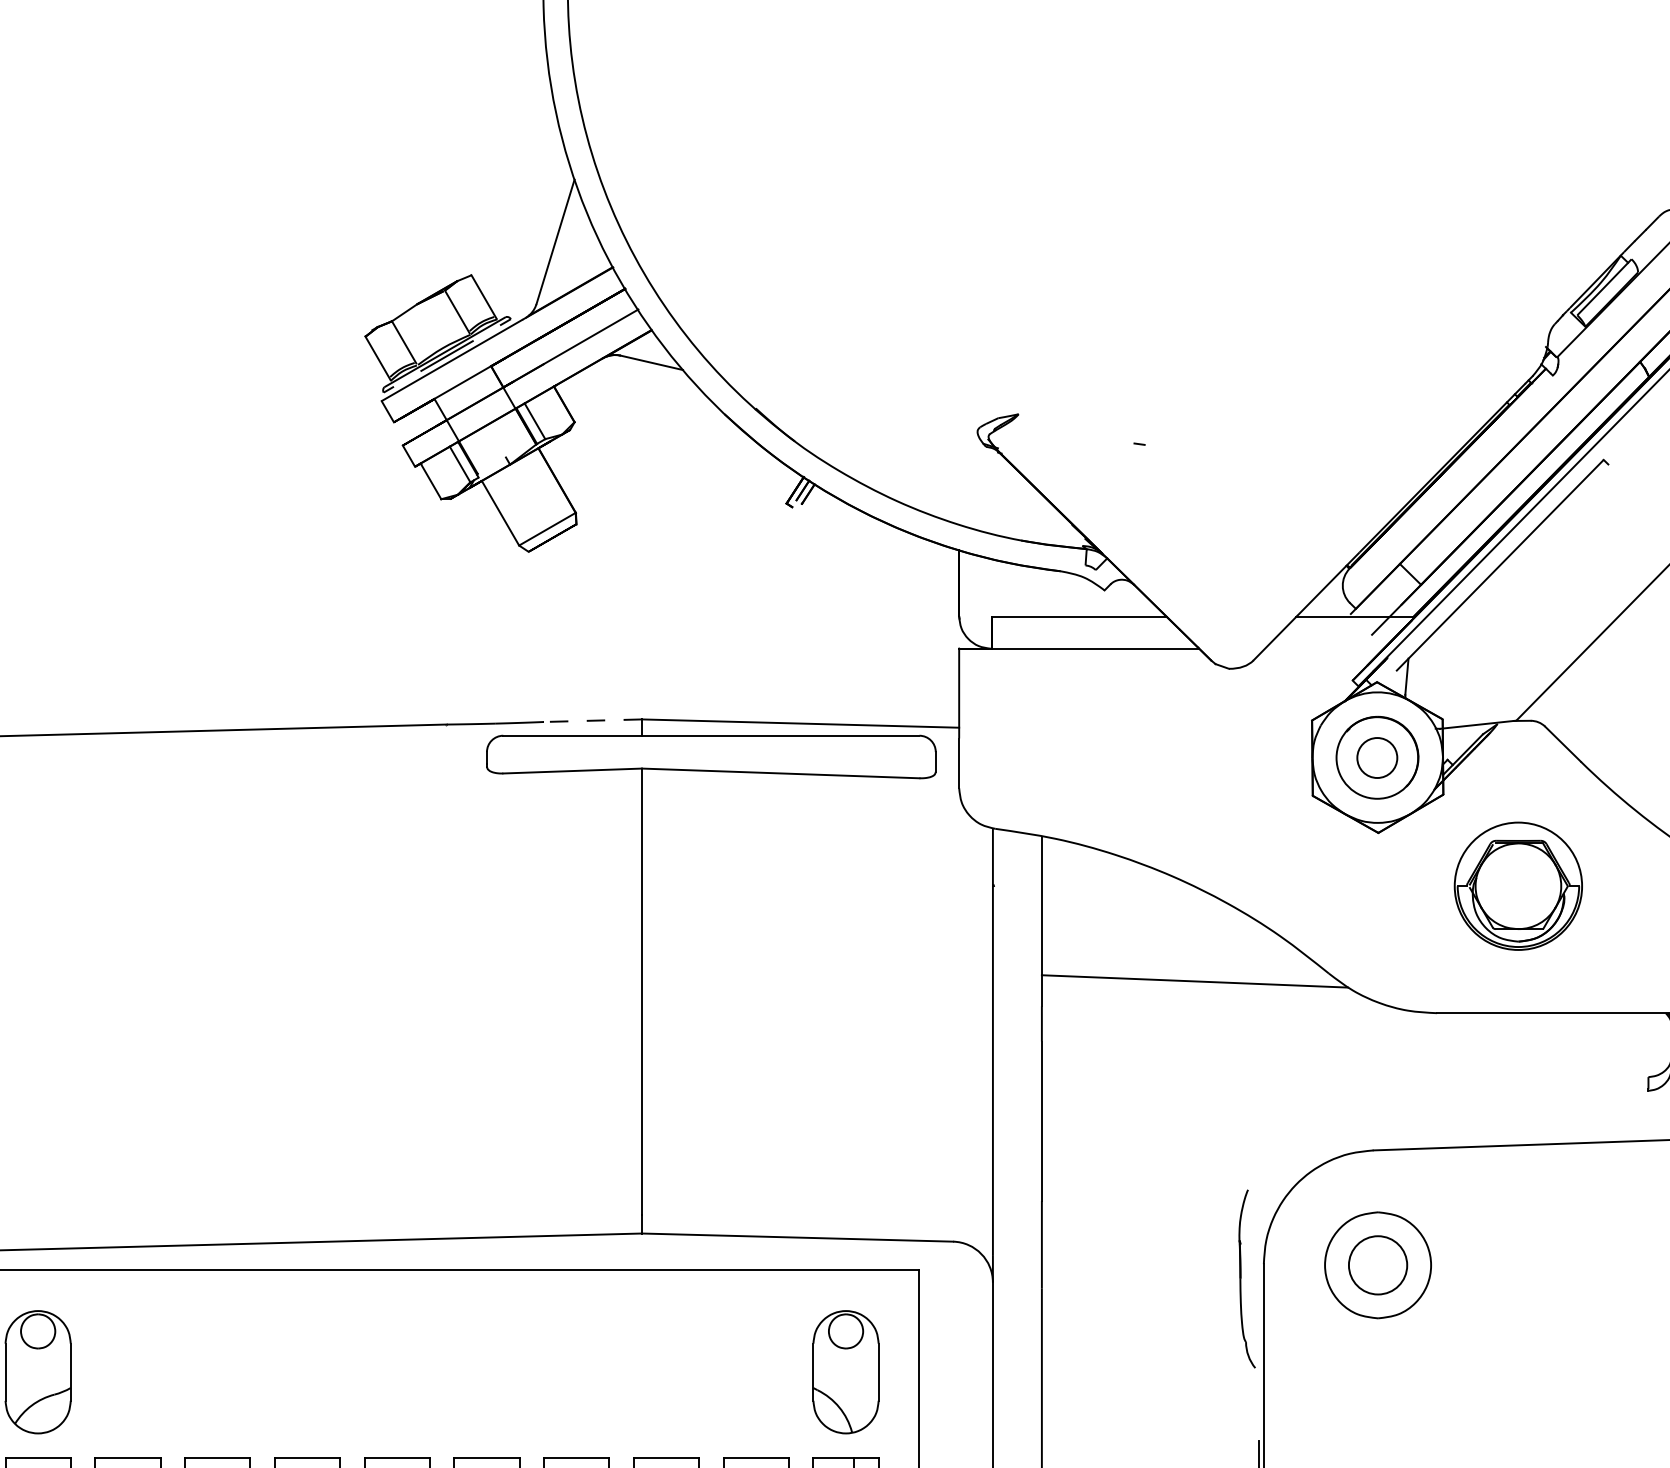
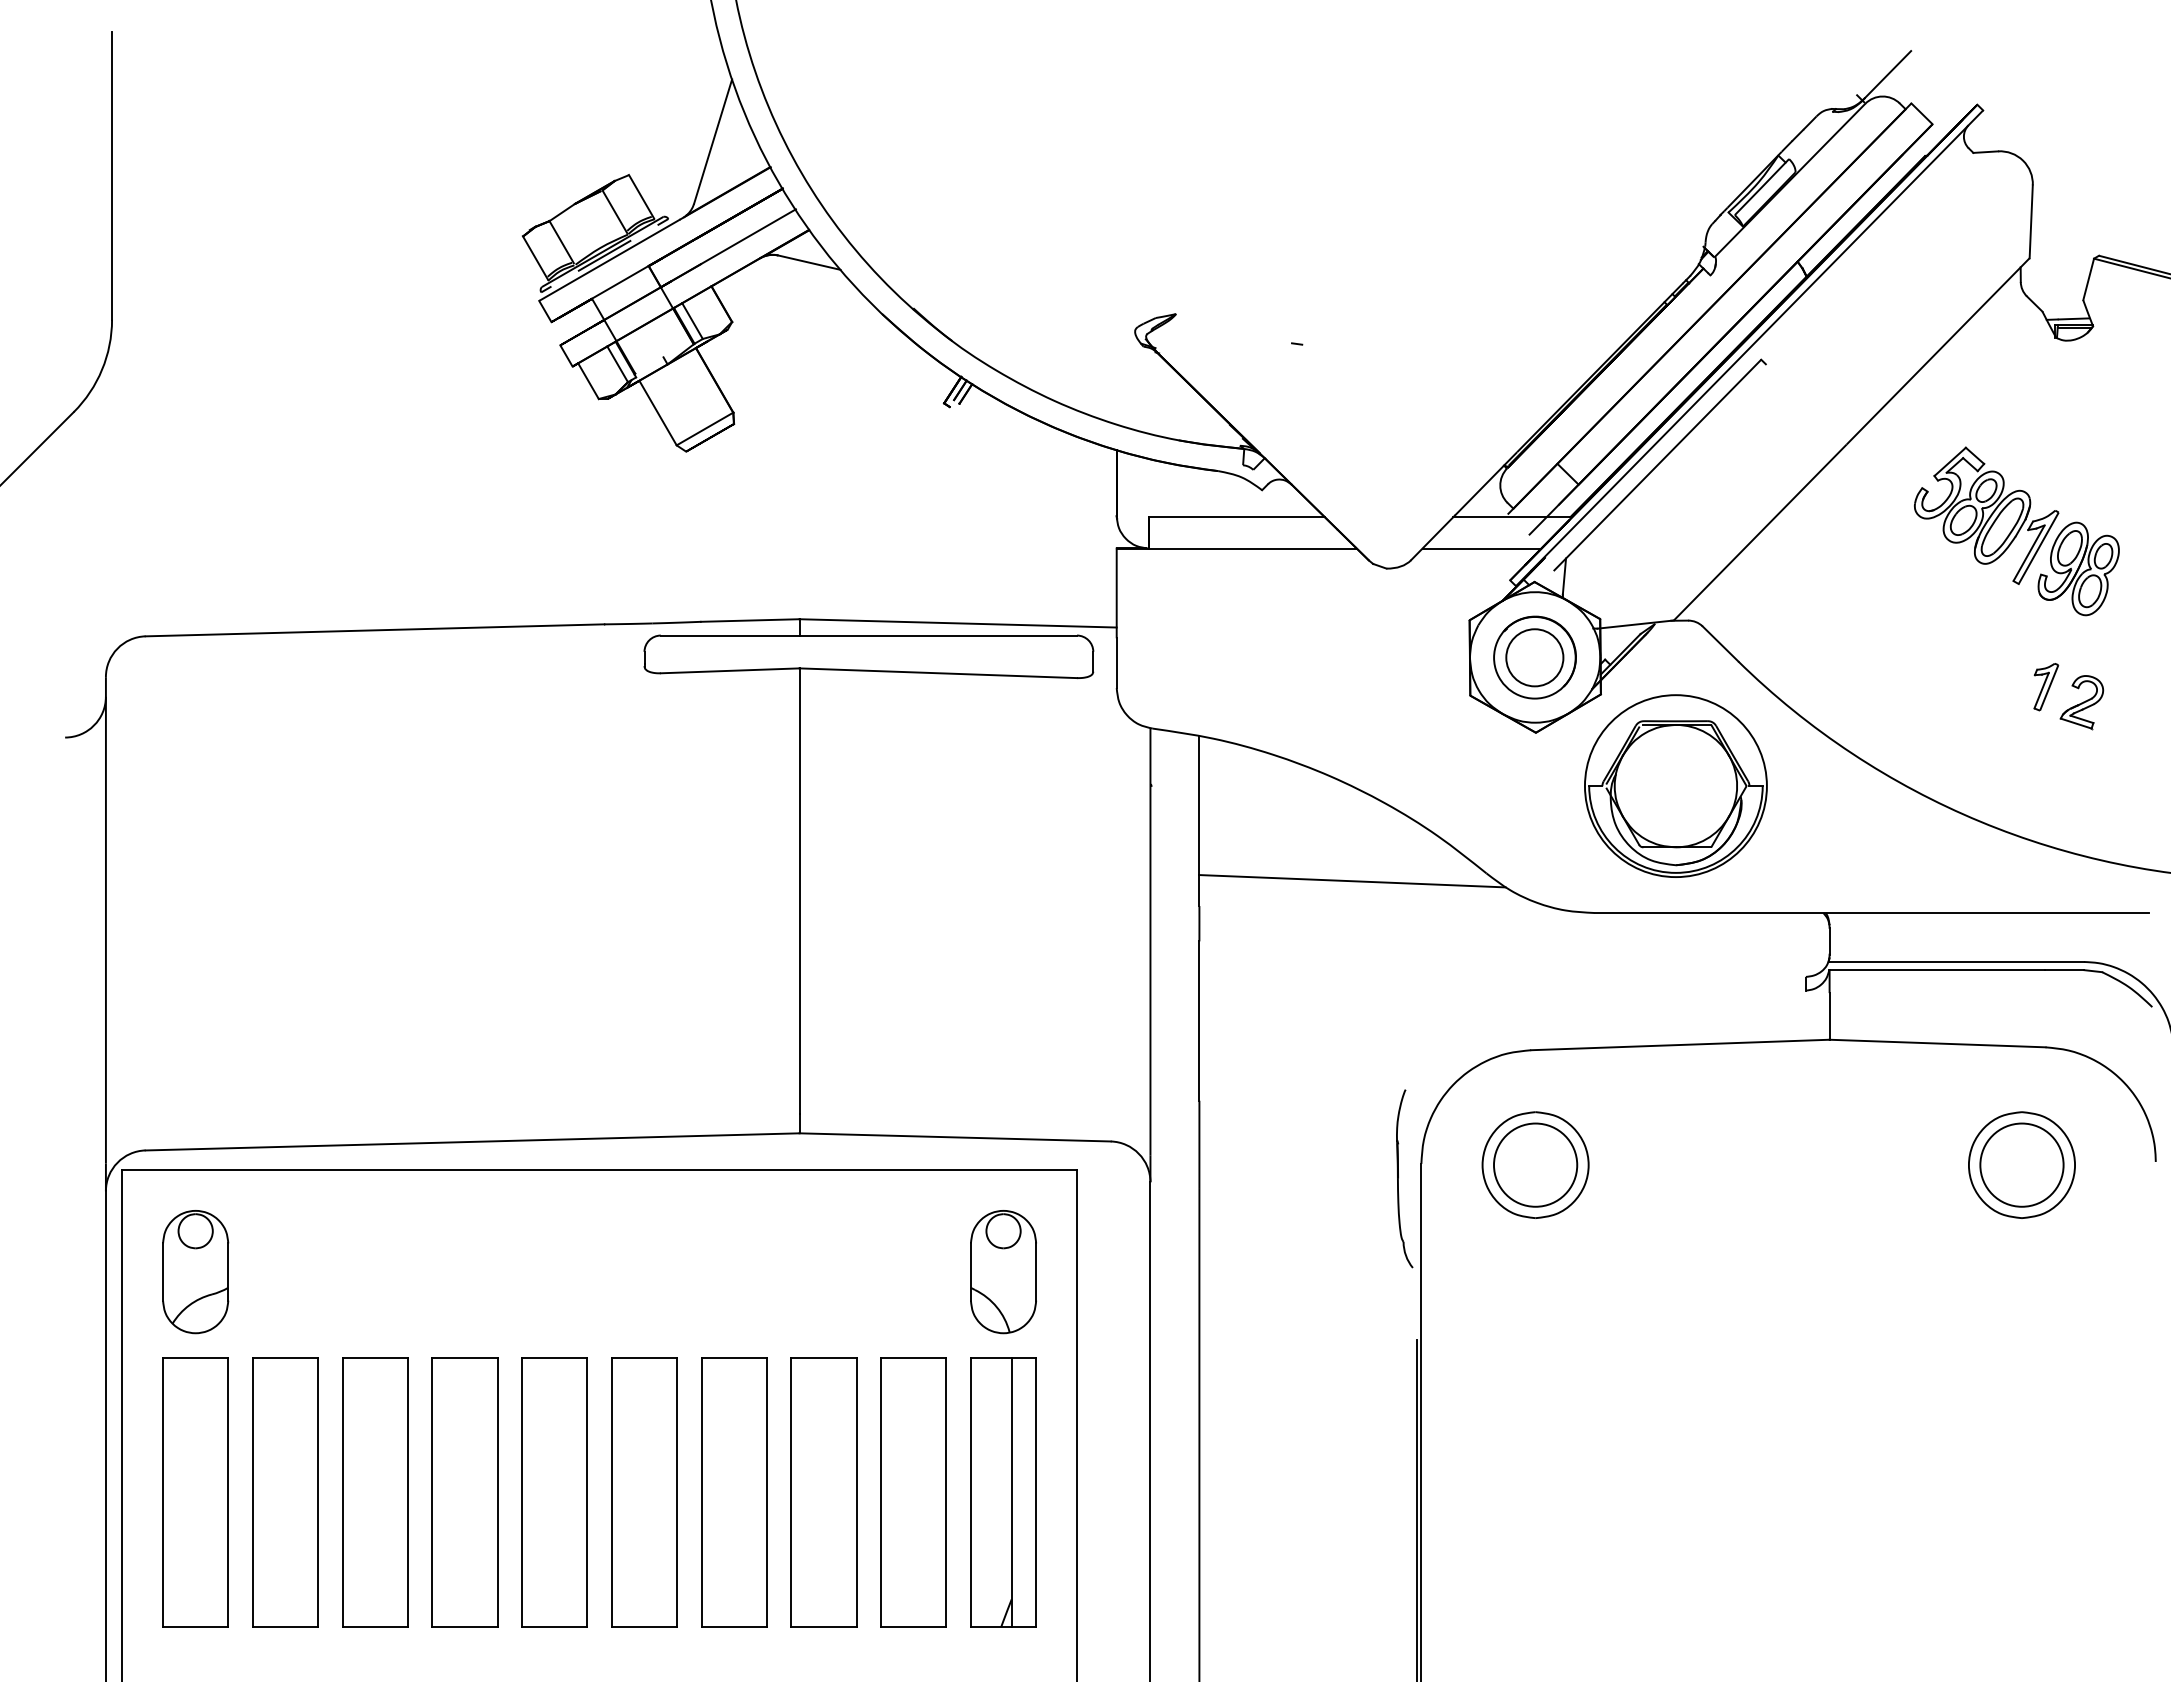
line: (1323, 648) -> (1481, 548), added
line: (591, 720) -> (749, 620), dashed -> solid
circle: (1376, 757) -> (1534, 657), size x1.43
part: (1517, 885) -> (1675, 785), size x1.43
circle: (1377, 1264) -> (1535, 1164), size x1.43

